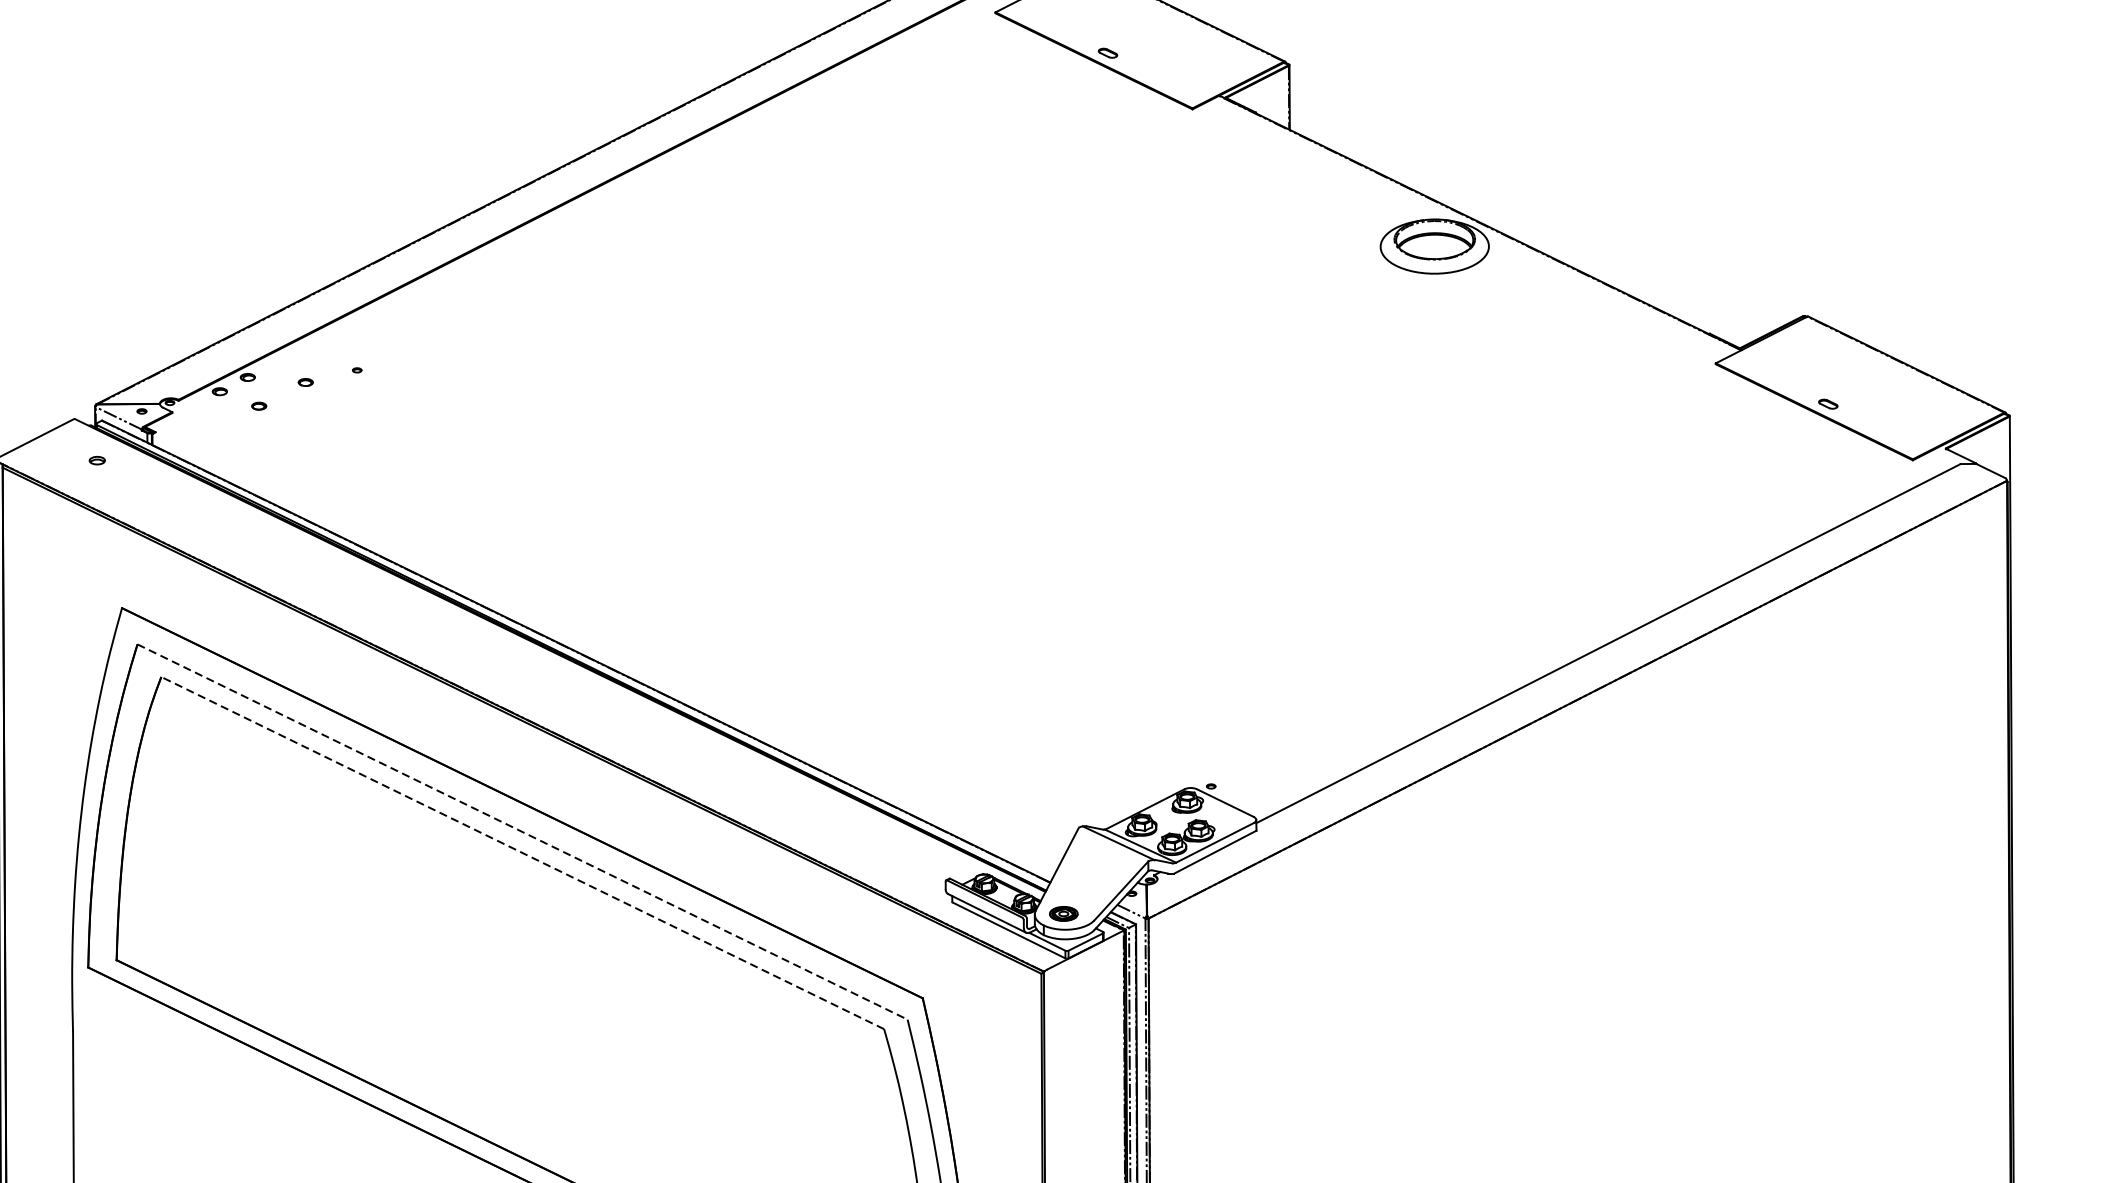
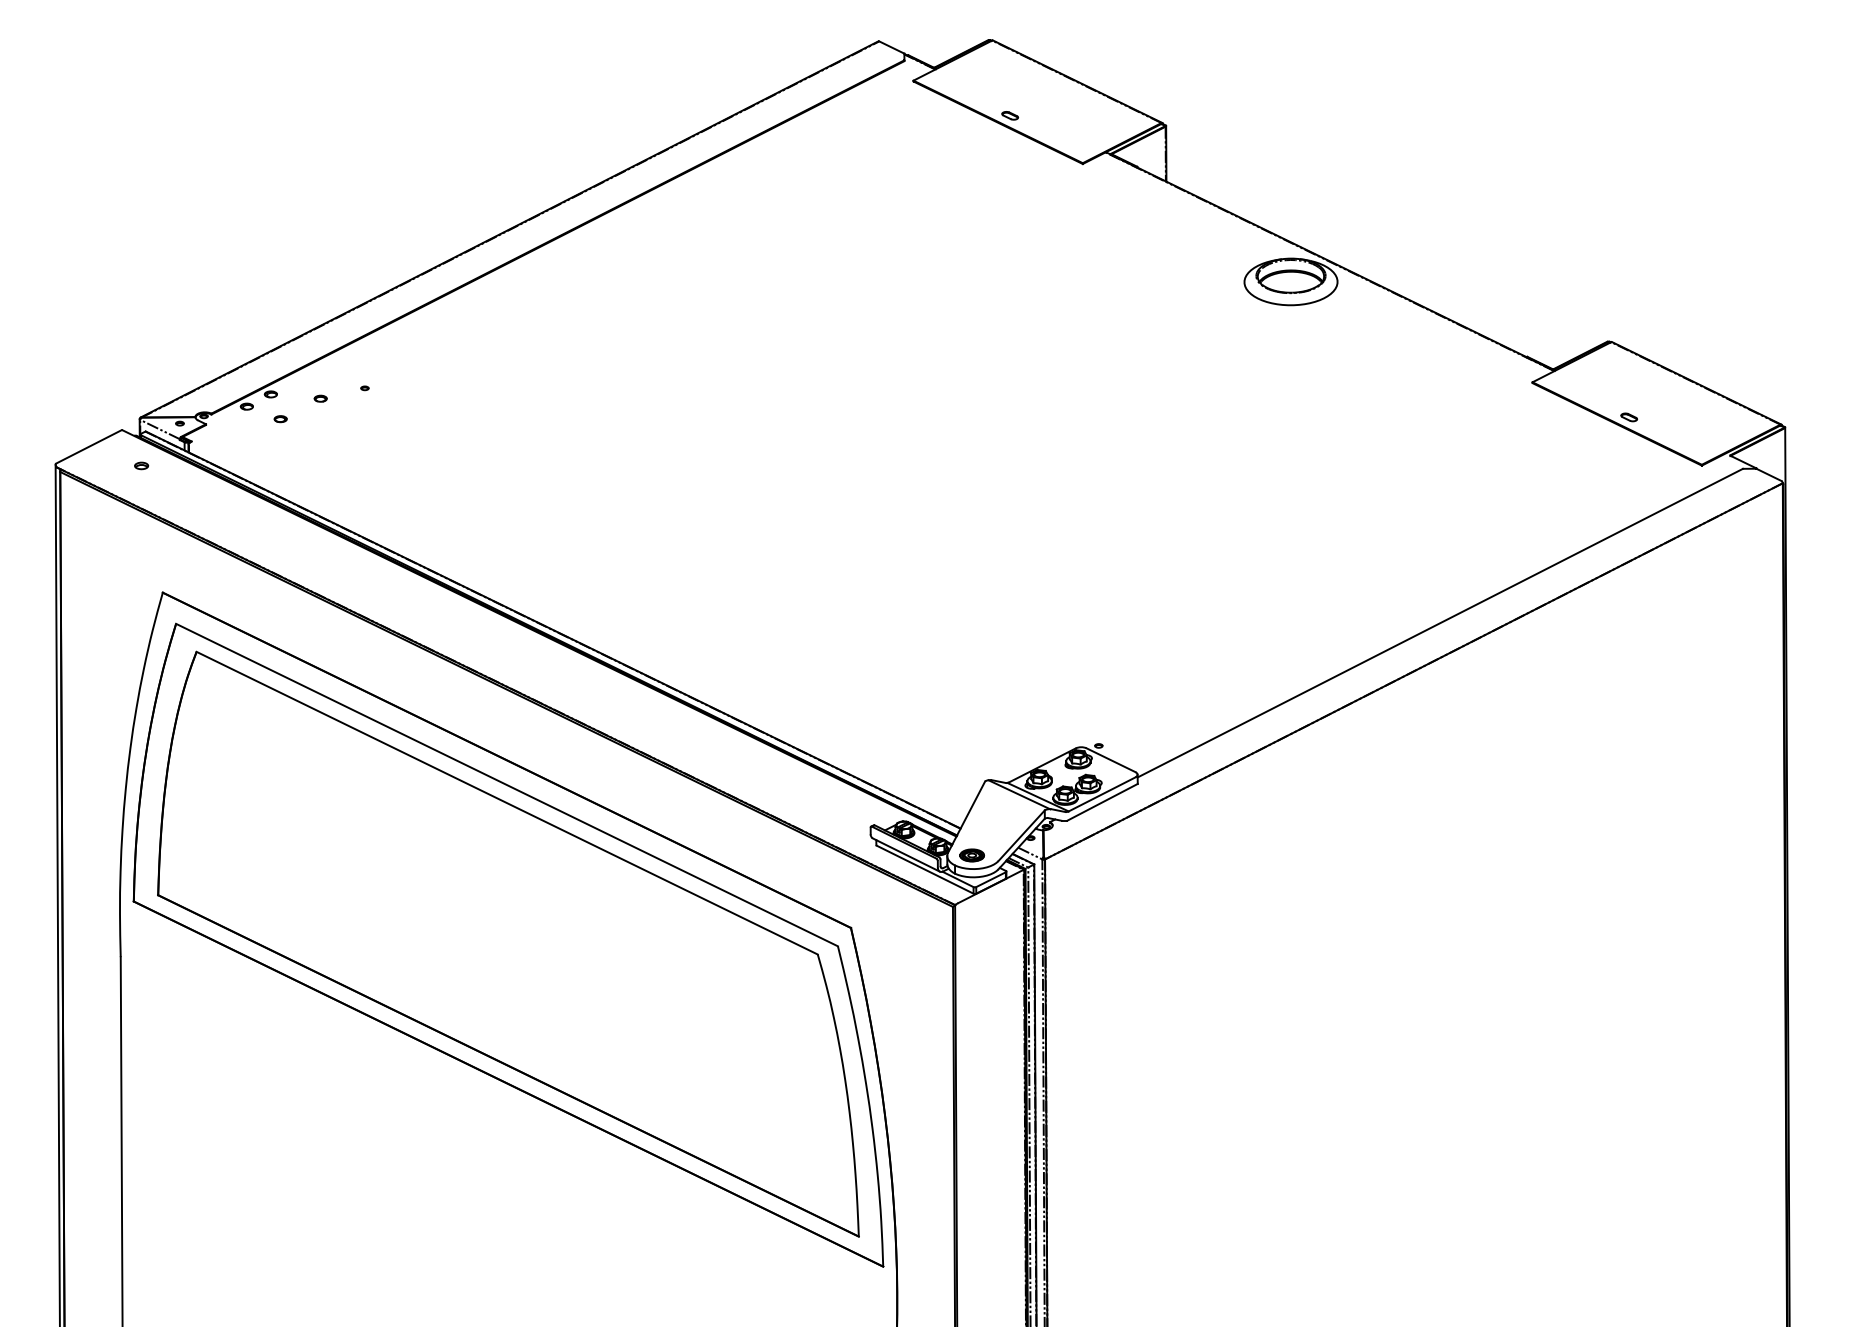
line: (523, 832) -> (507, 785), dashed -> solid
line: (523, 853) -> (507, 803), dashed -> solid

